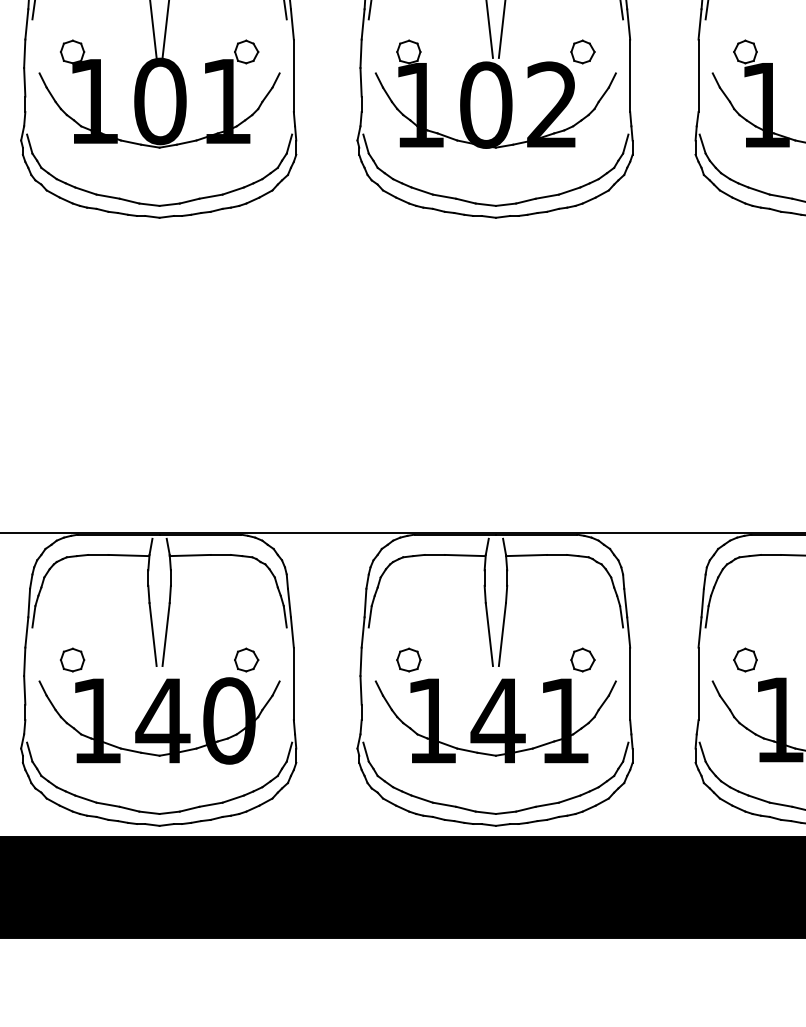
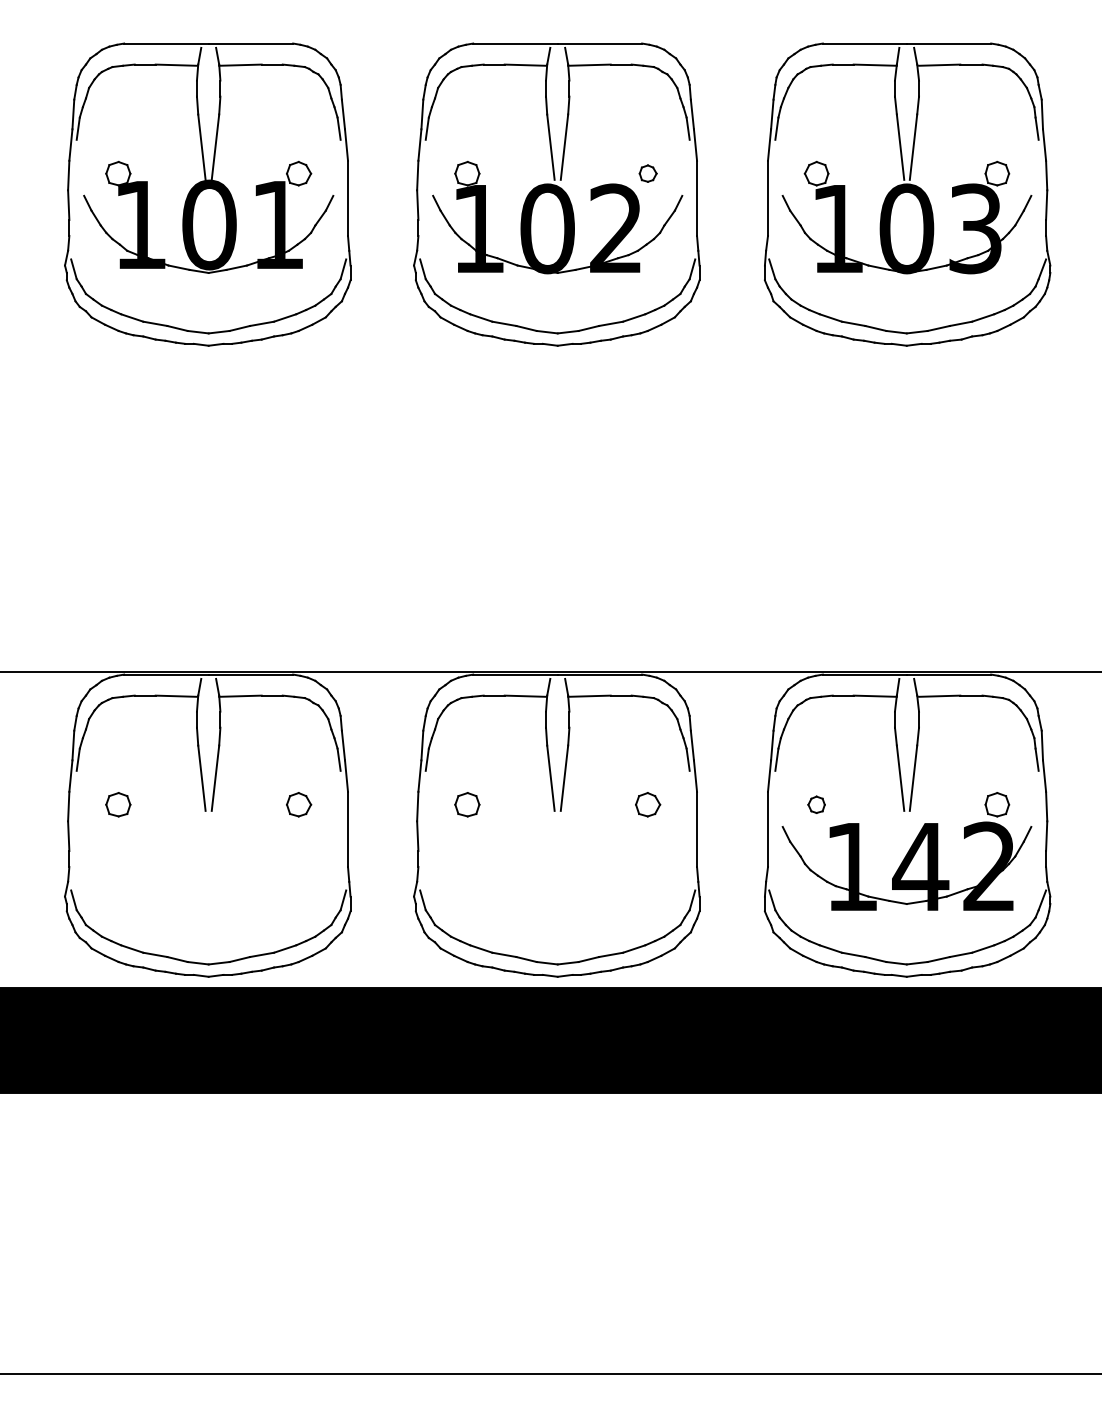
part: (583, 51) -> (648, 173), size x0.7
part: (745, 659) -> (816, 804), size x0.7
part: (159, 720) -> (208, 867), removed
part: (495, 720) -> (557, 867), removed

